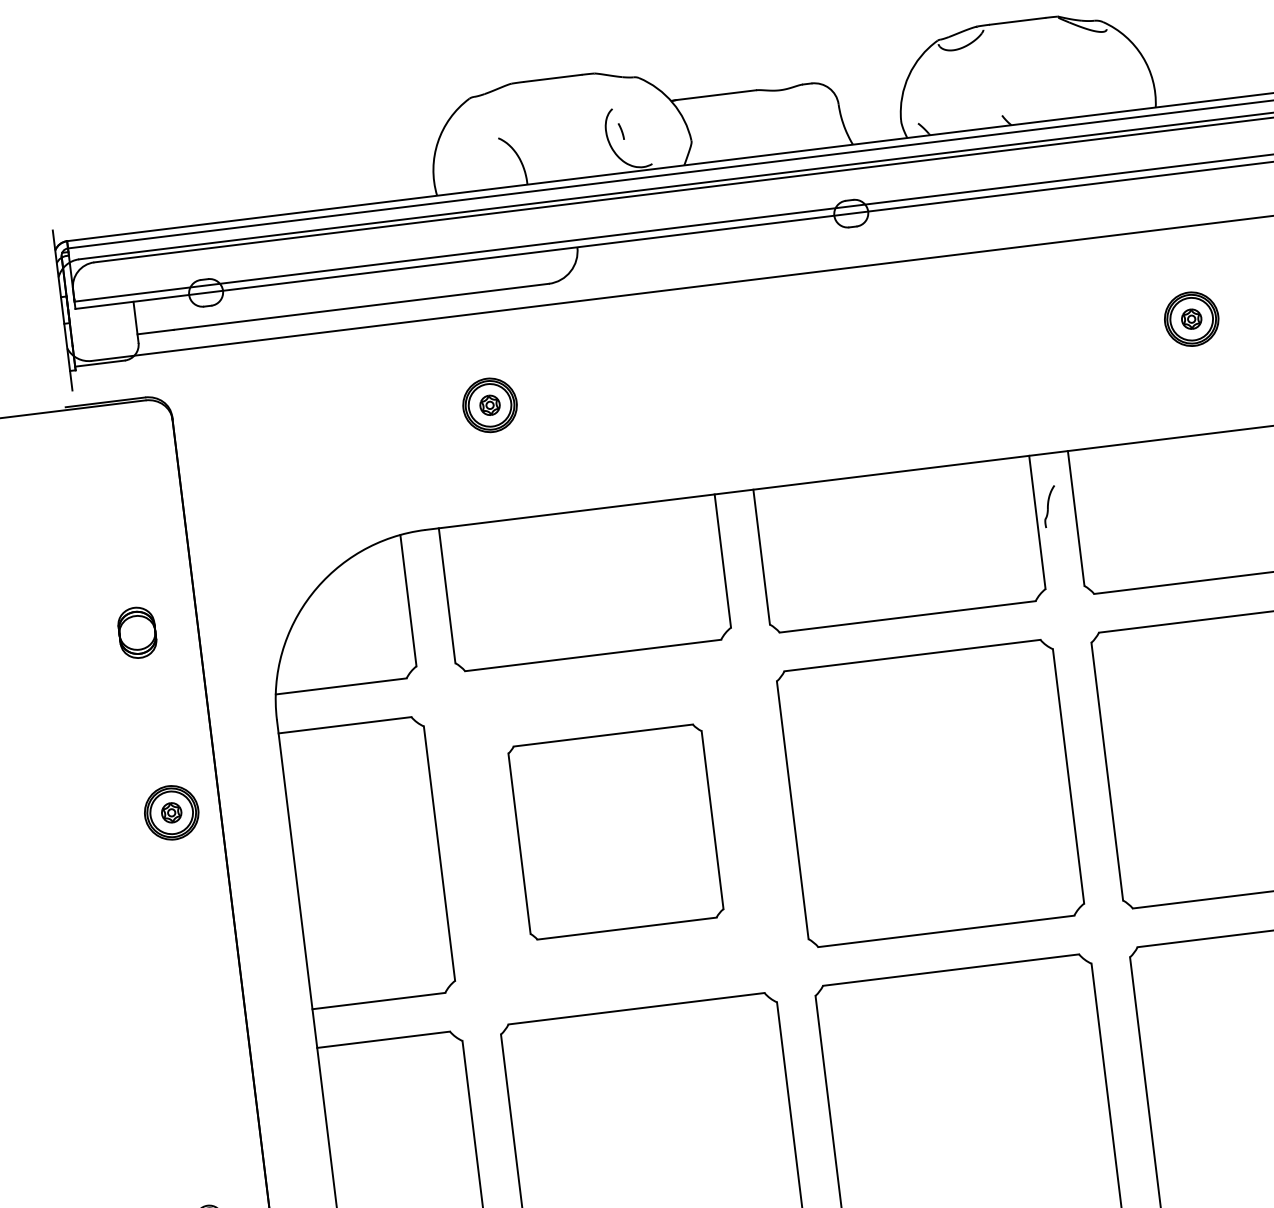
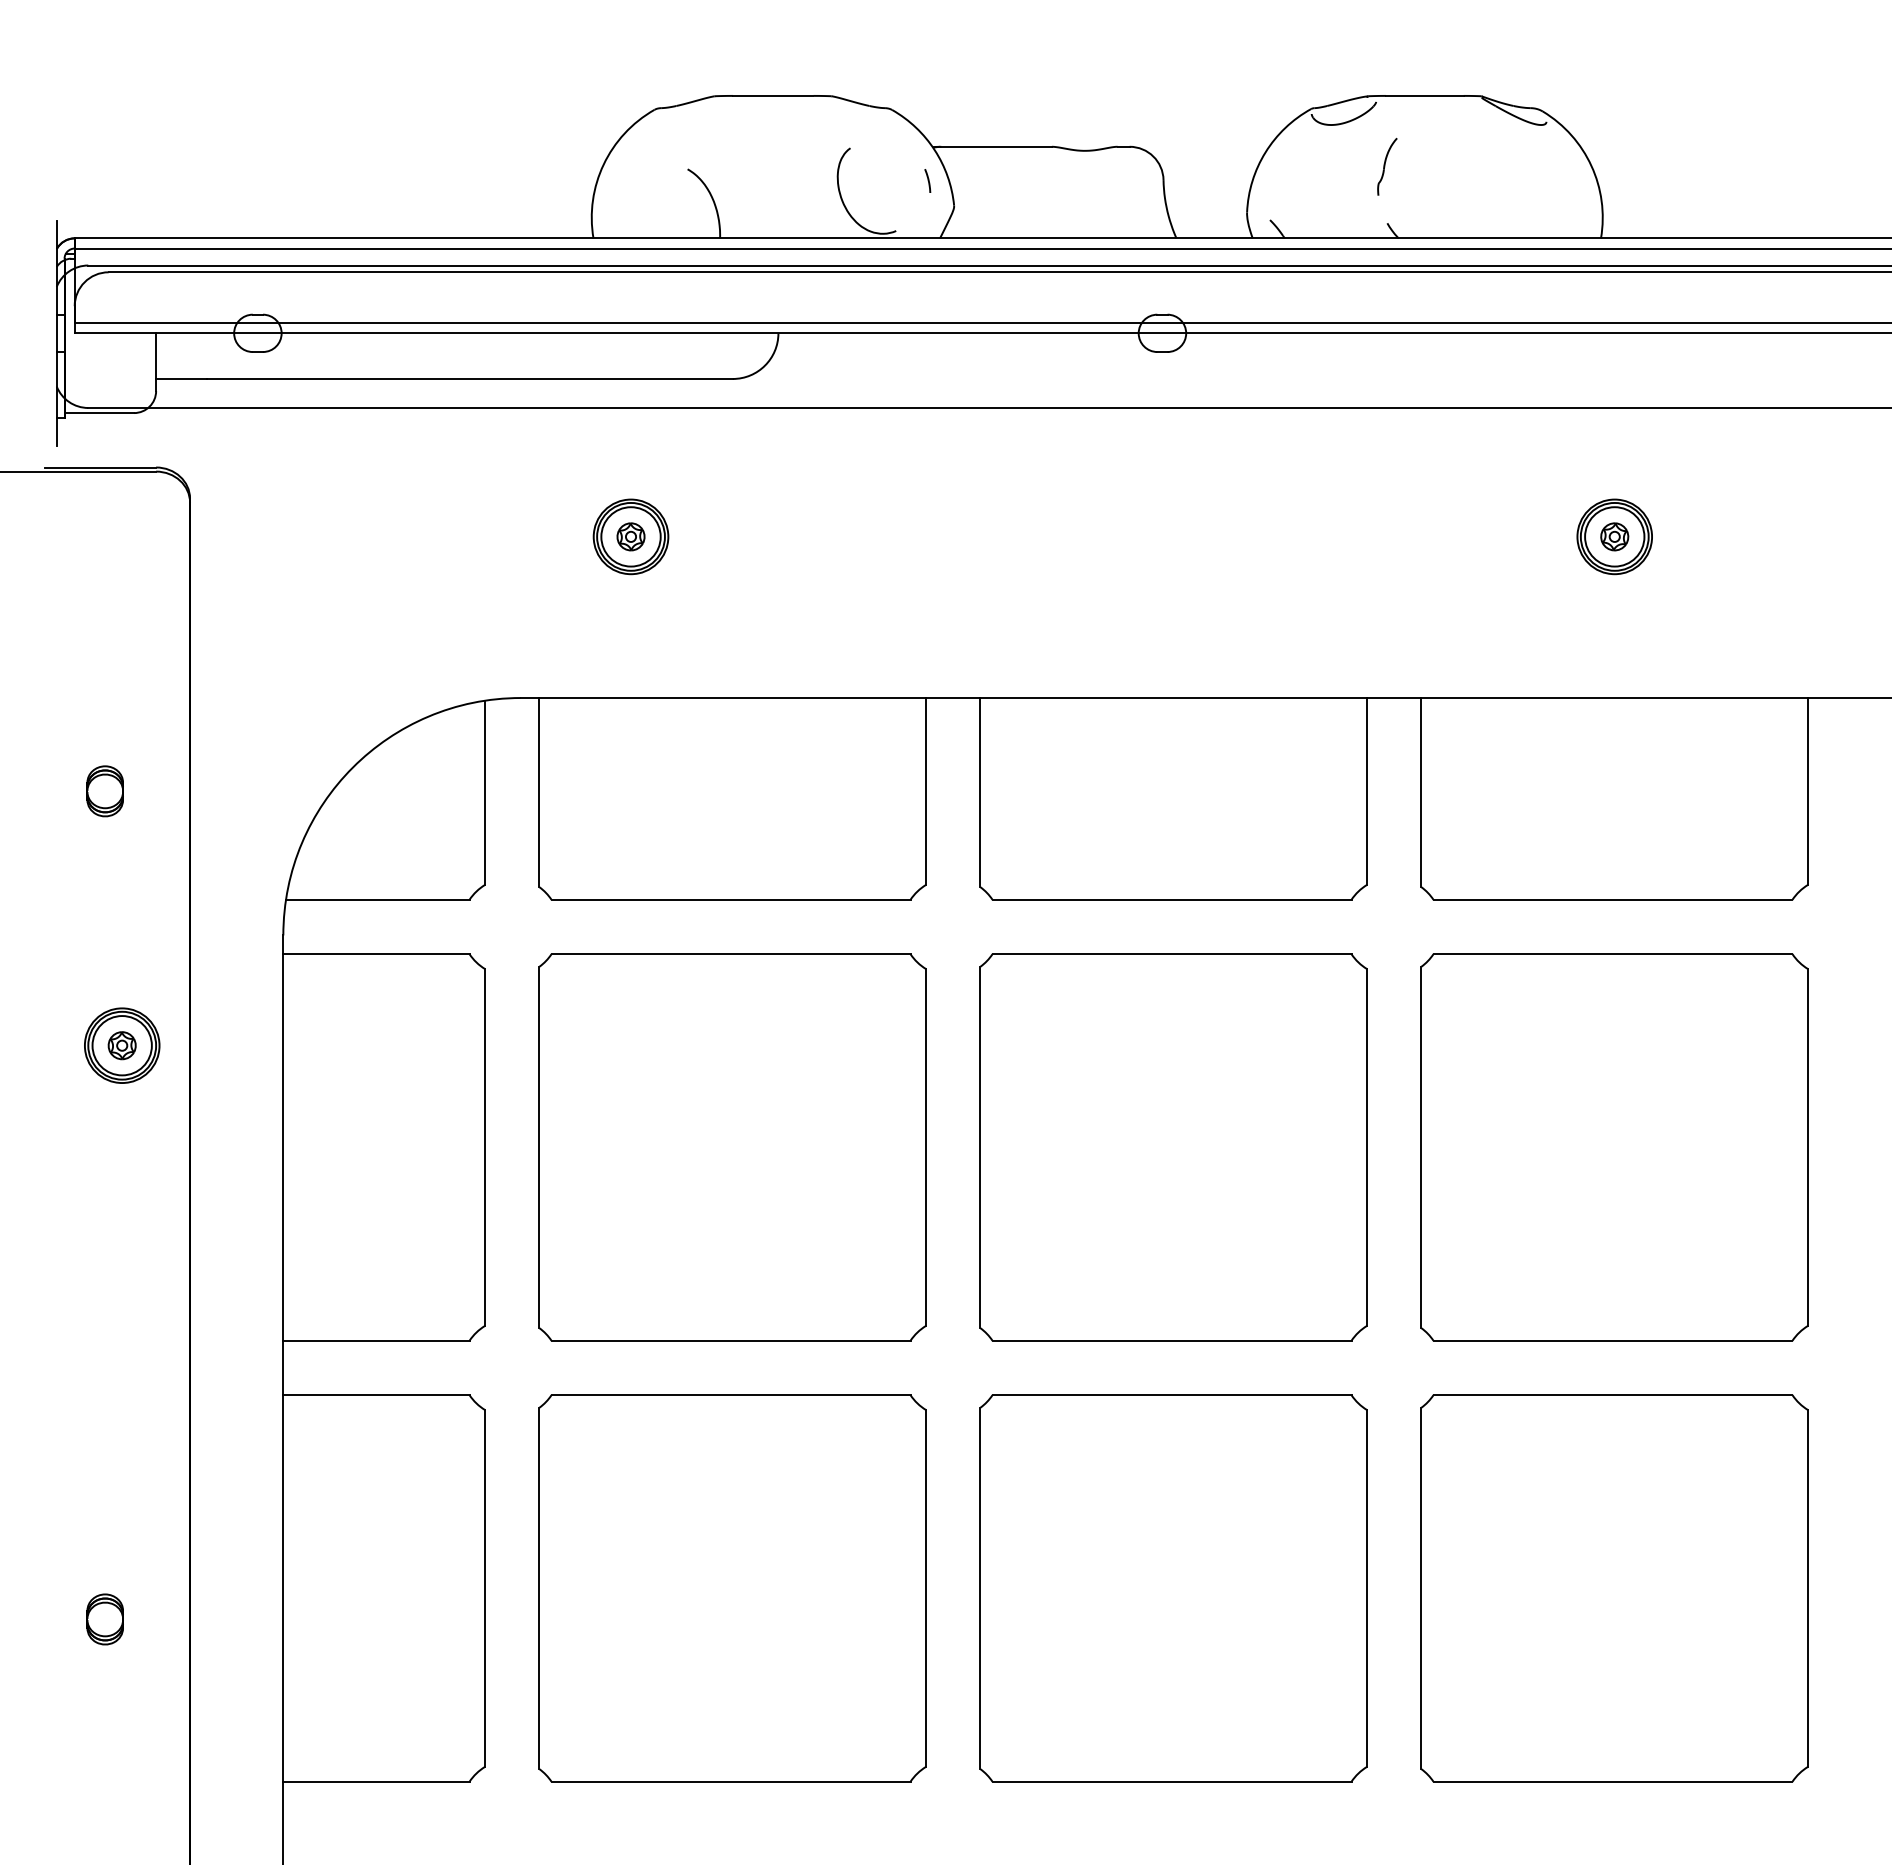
line: (621, 131) -> (927, 180), moved
part: (1050, 506) -> (1387, 166), moved
part: (136, 633) -> (104, 791), size x0.71
part: (615, 831) -> (732, 1147), size x1.43

